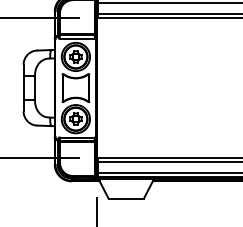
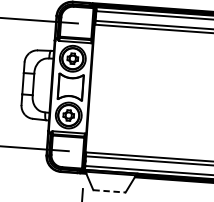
line: (126, 198) -> (109, 191), solid -> dashed

